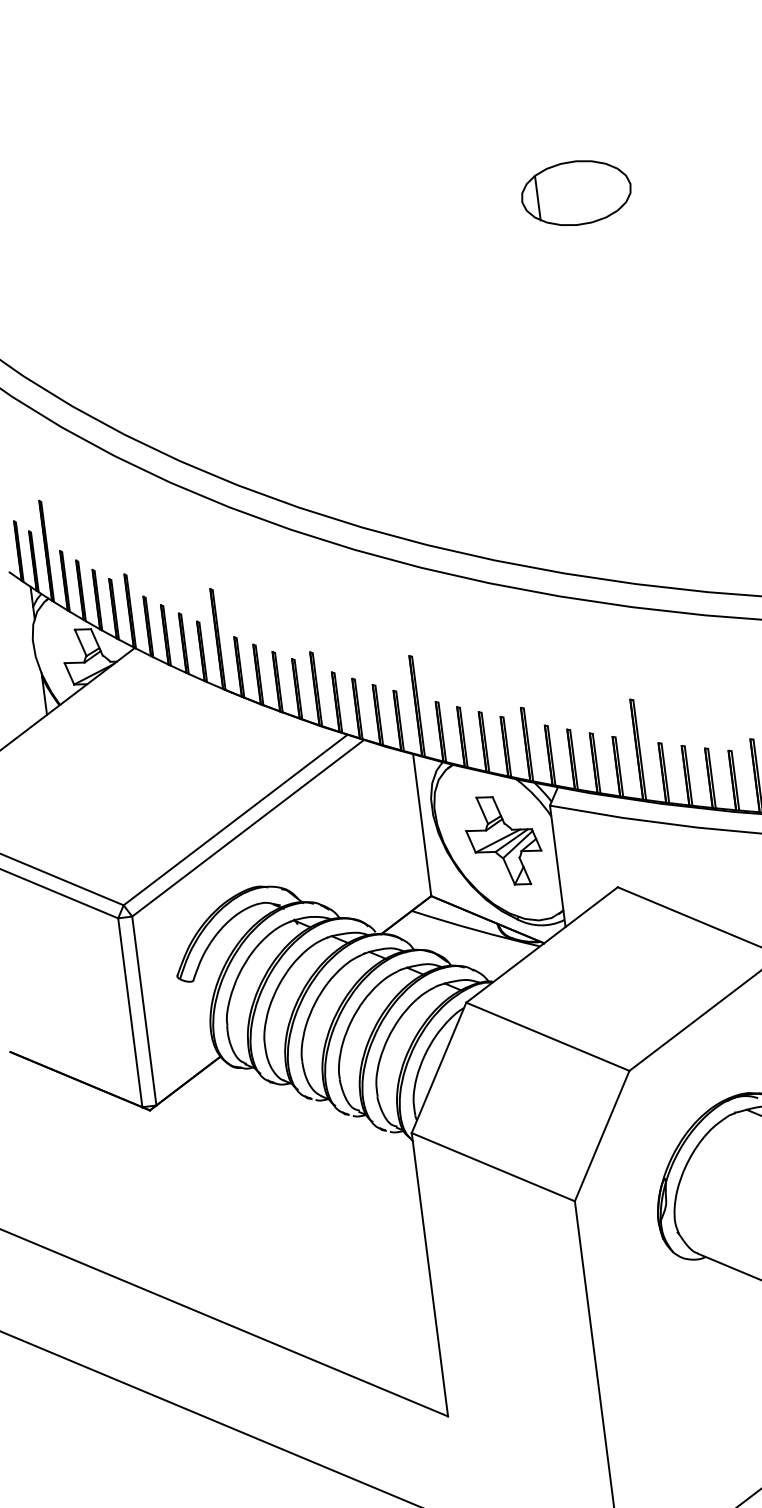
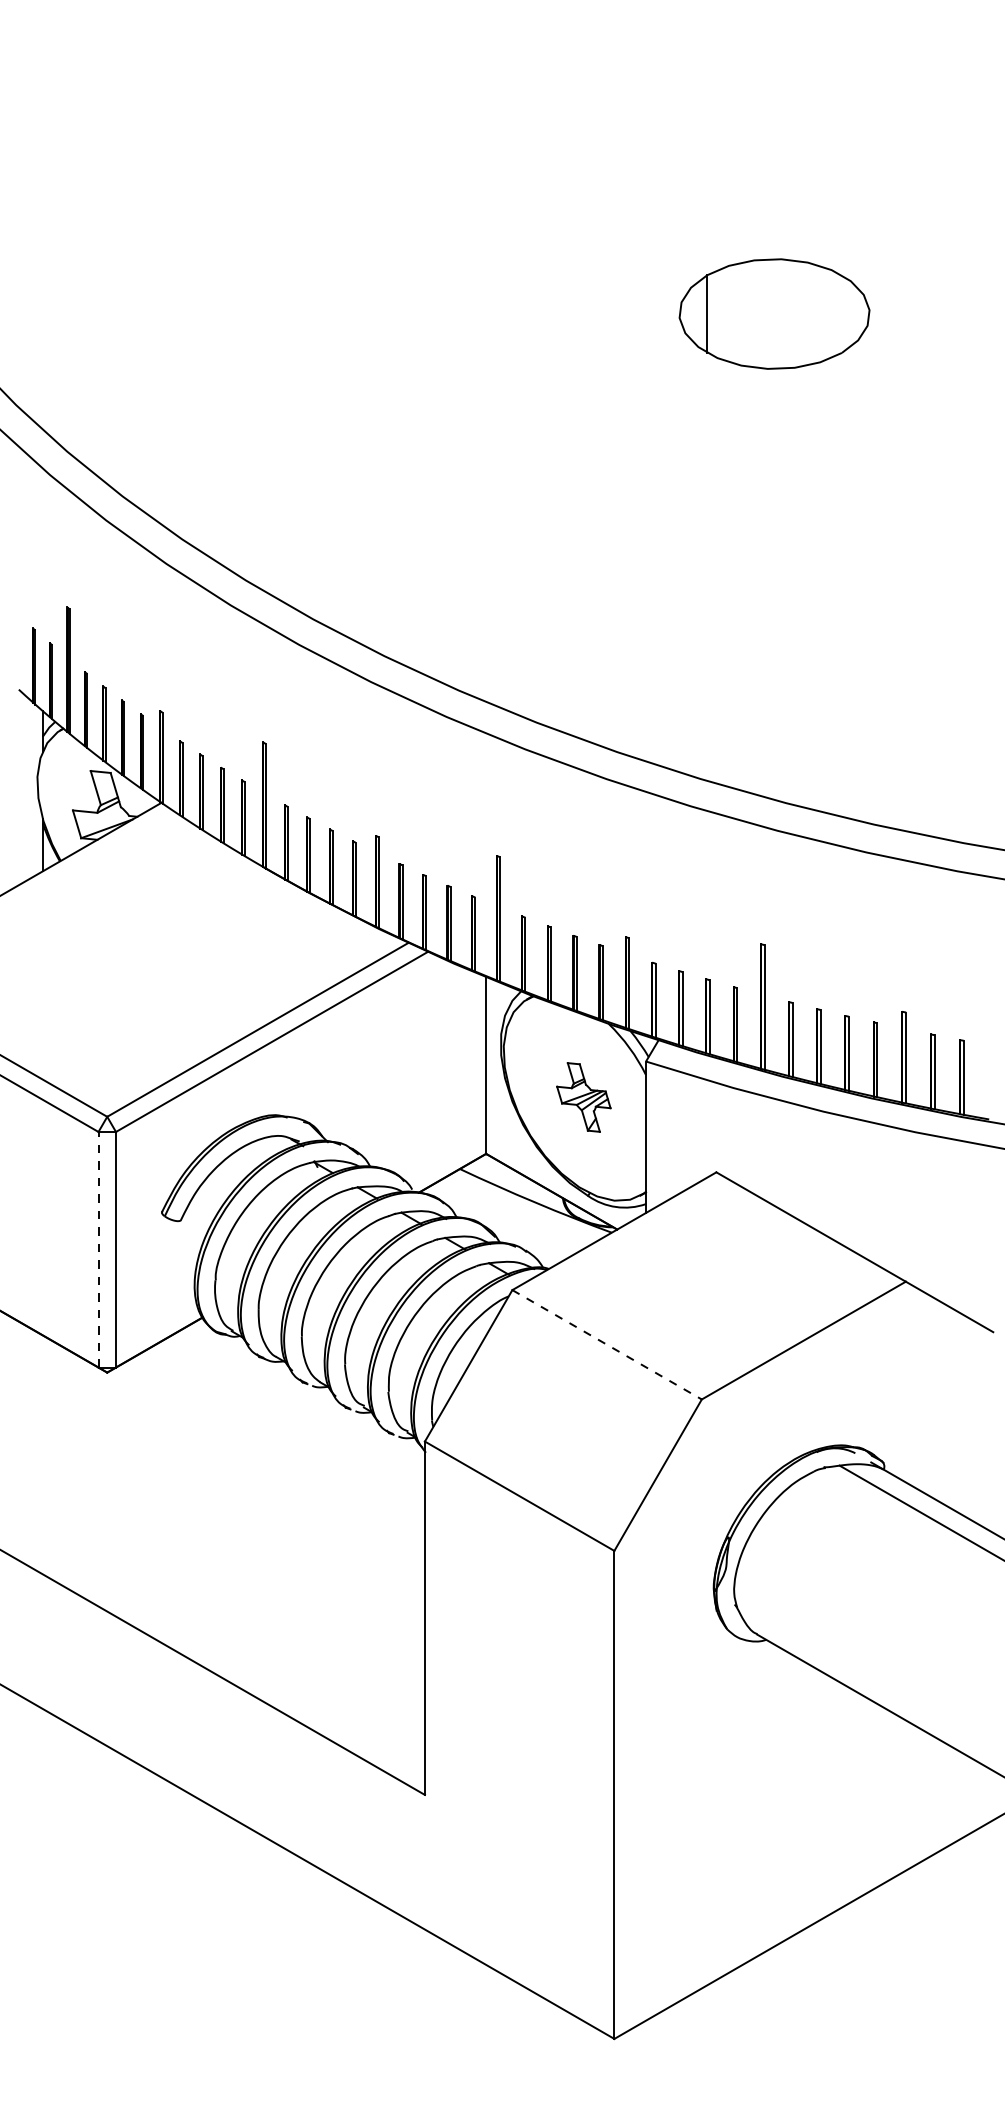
part: (576, 193) -> (774, 314), size x1.4
part: (503, 840) -> (583, 1097), size x0.6
line: (130, 1012) -> (98, 1249), solid -> dashed
line: (548, 1037) -> (607, 1345), solid -> dashed

